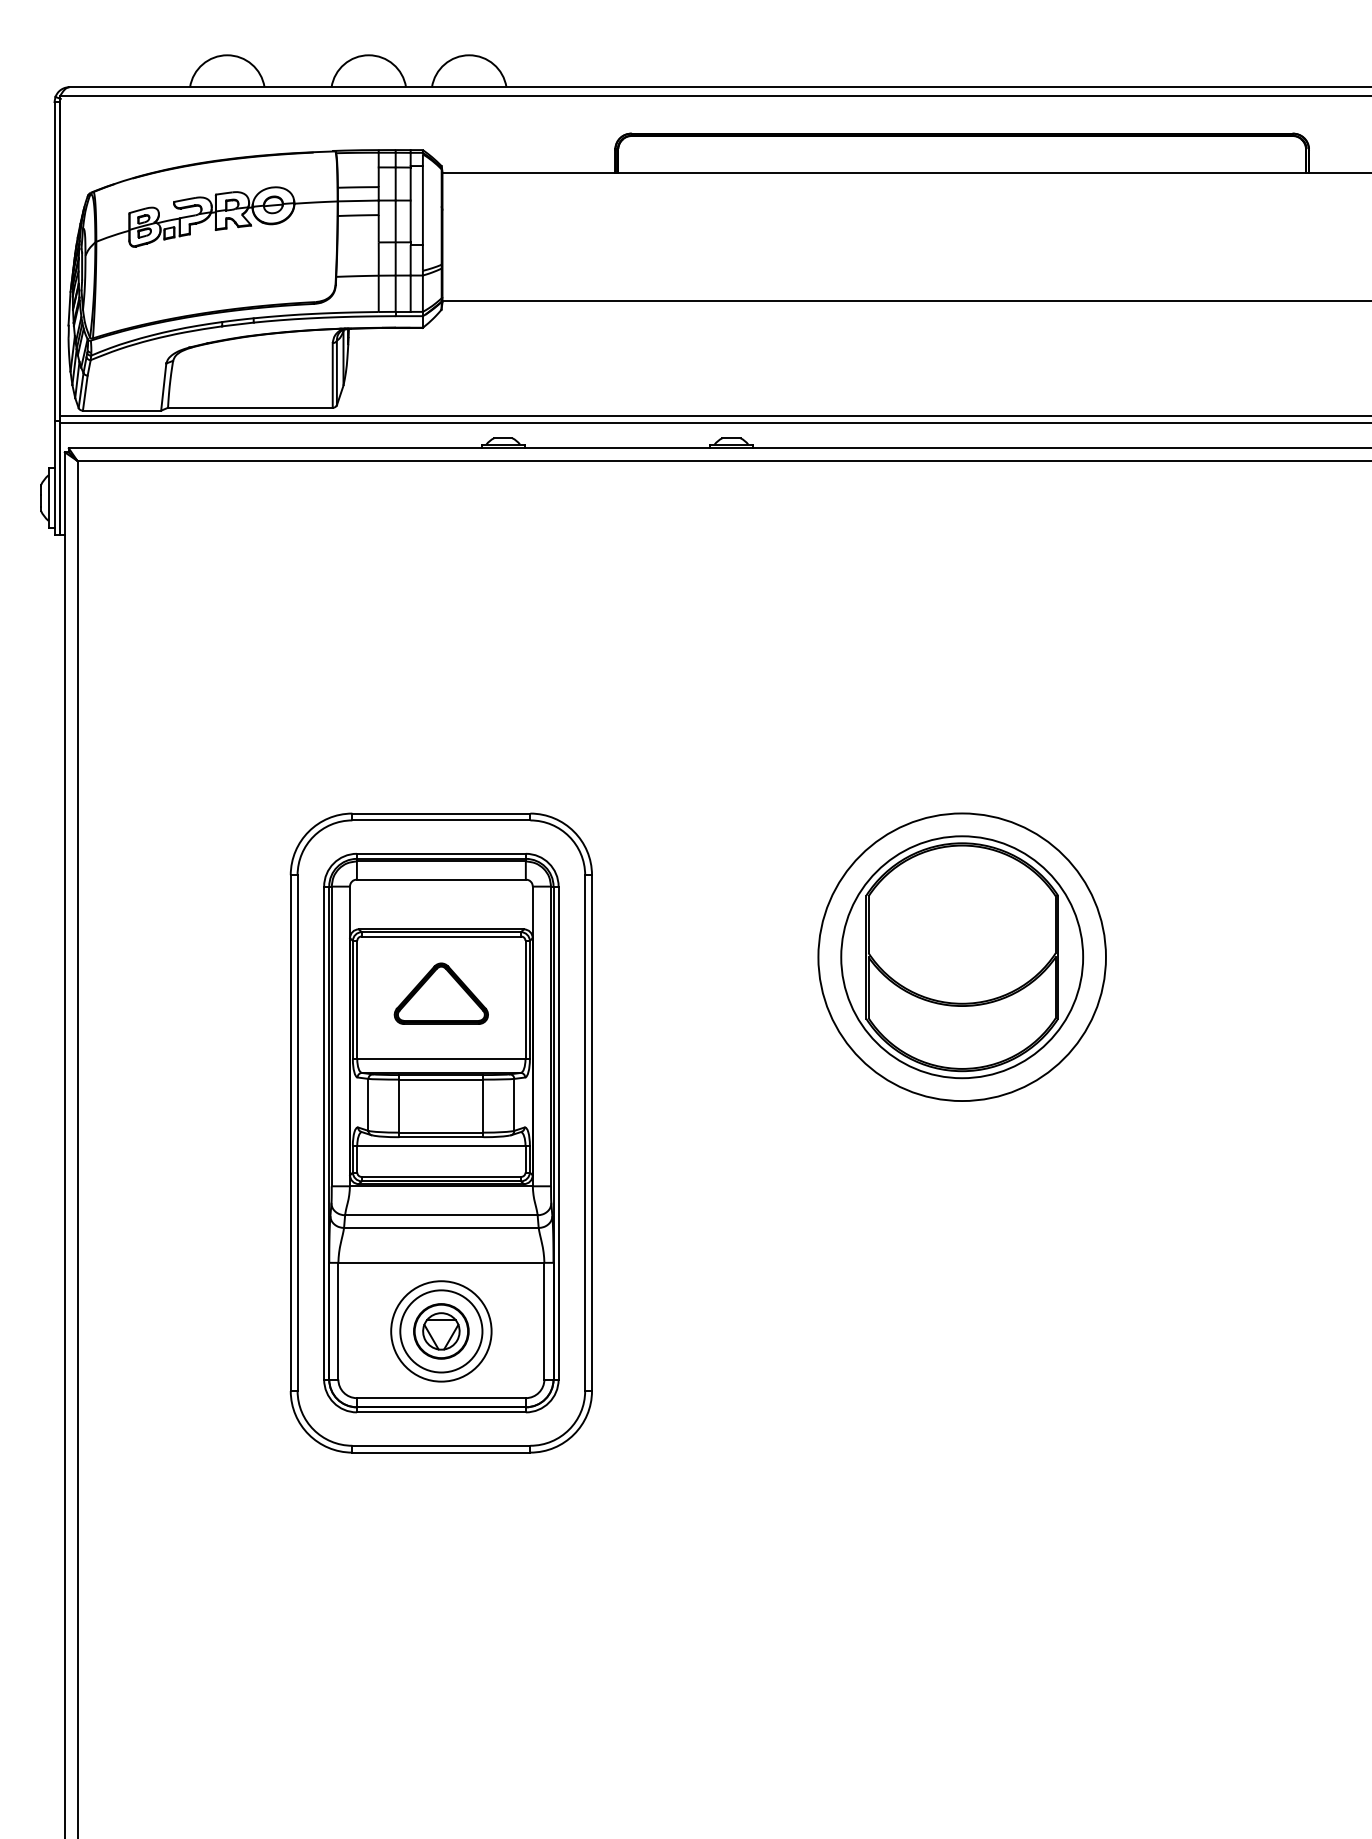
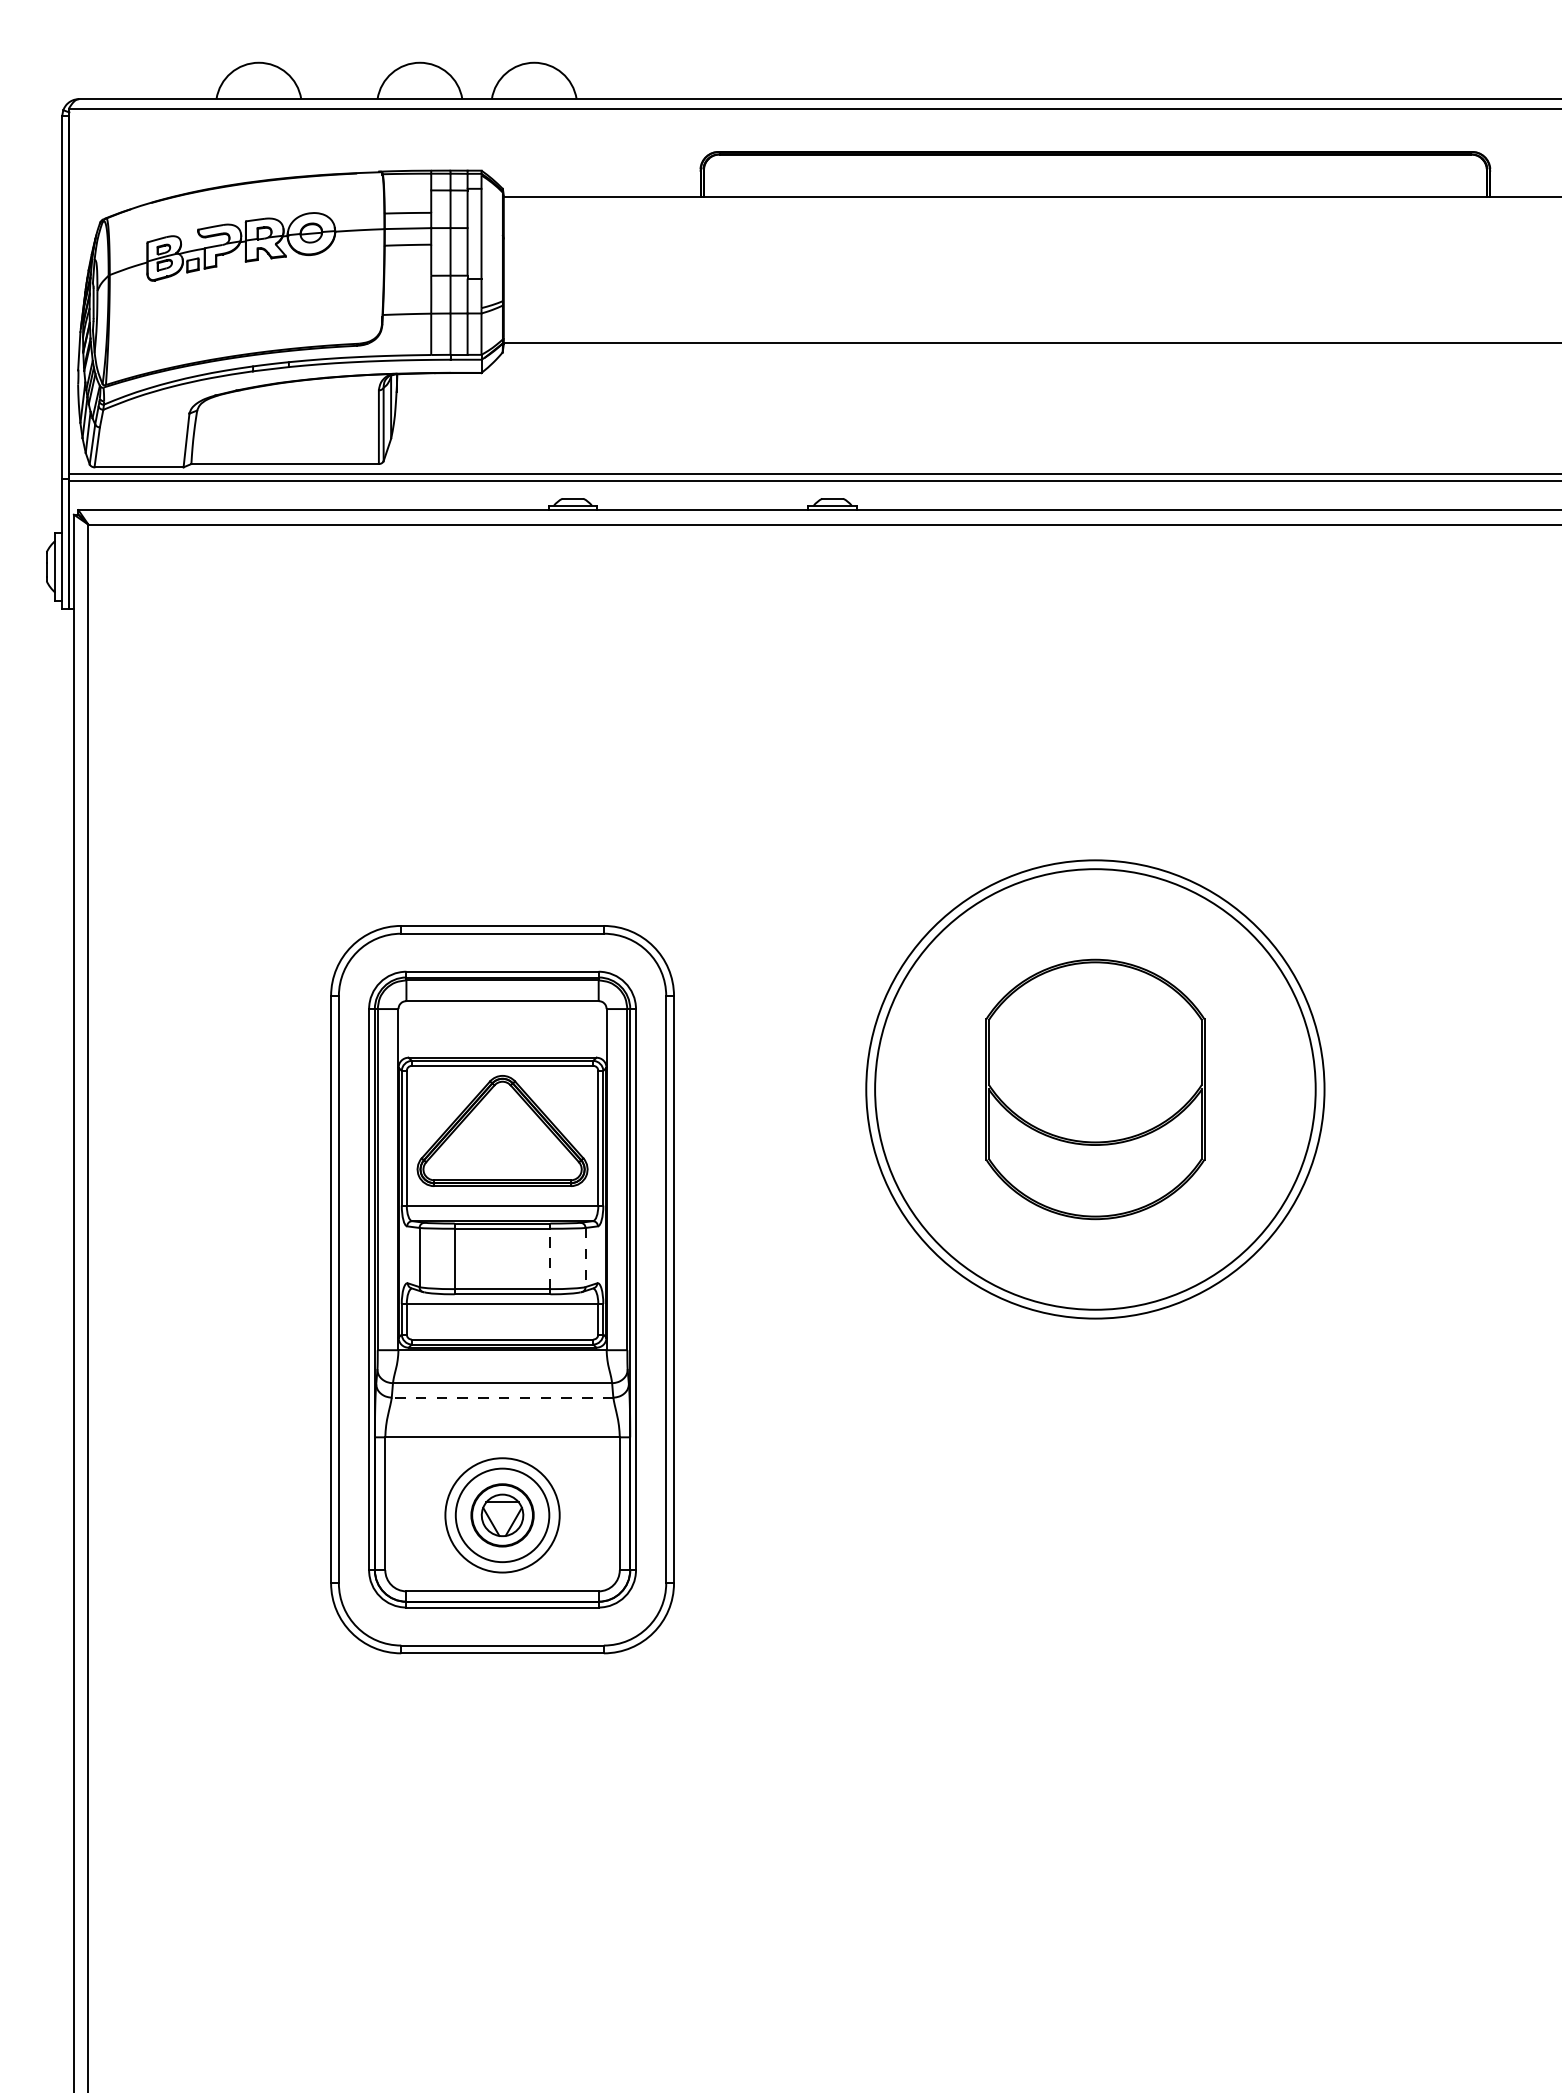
circle: (962, 957) -> (1095, 1089), size x1.4
circle: (962, 957) -> (1095, 1089), size x1.6
part: (441, 993) -> (502, 1130), size x1.6
line: (514, 1104) -> (585, 1257), solid -> dashed
line: (483, 1105) -> (550, 1258), solid -> dashed
line: (441, 1227) -> (502, 1397), solid -> dashed

